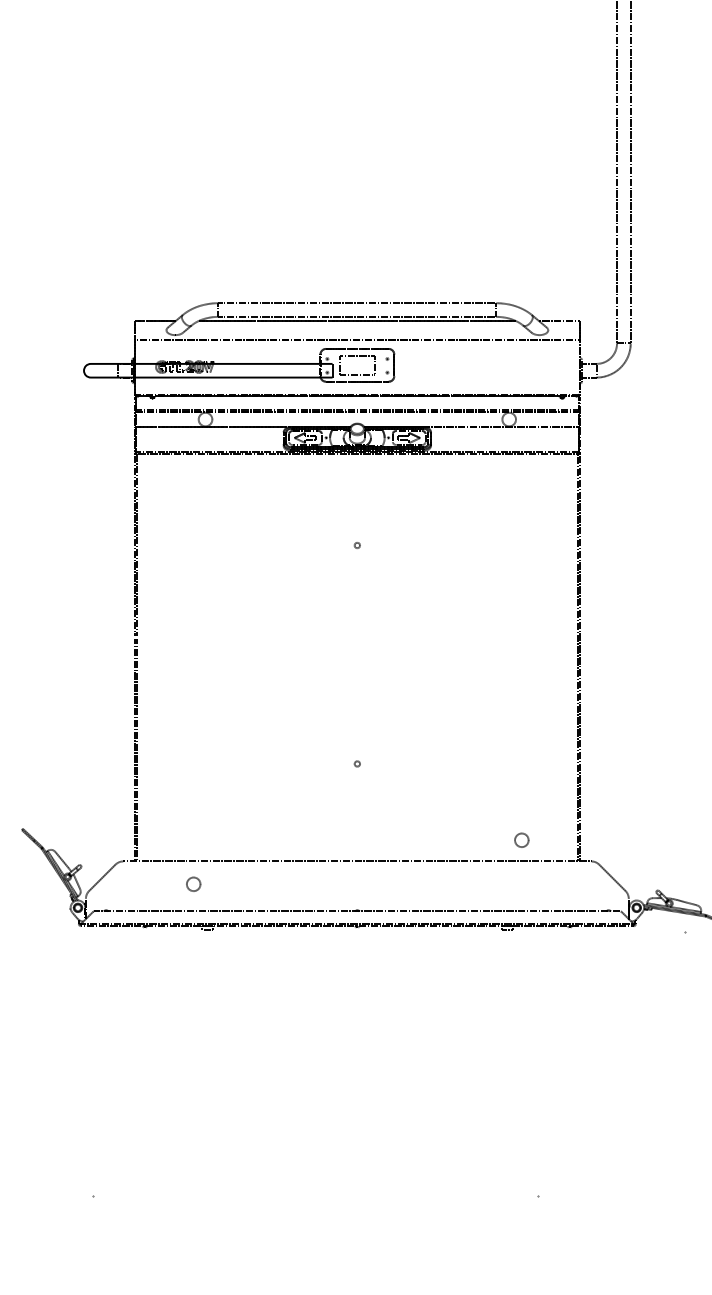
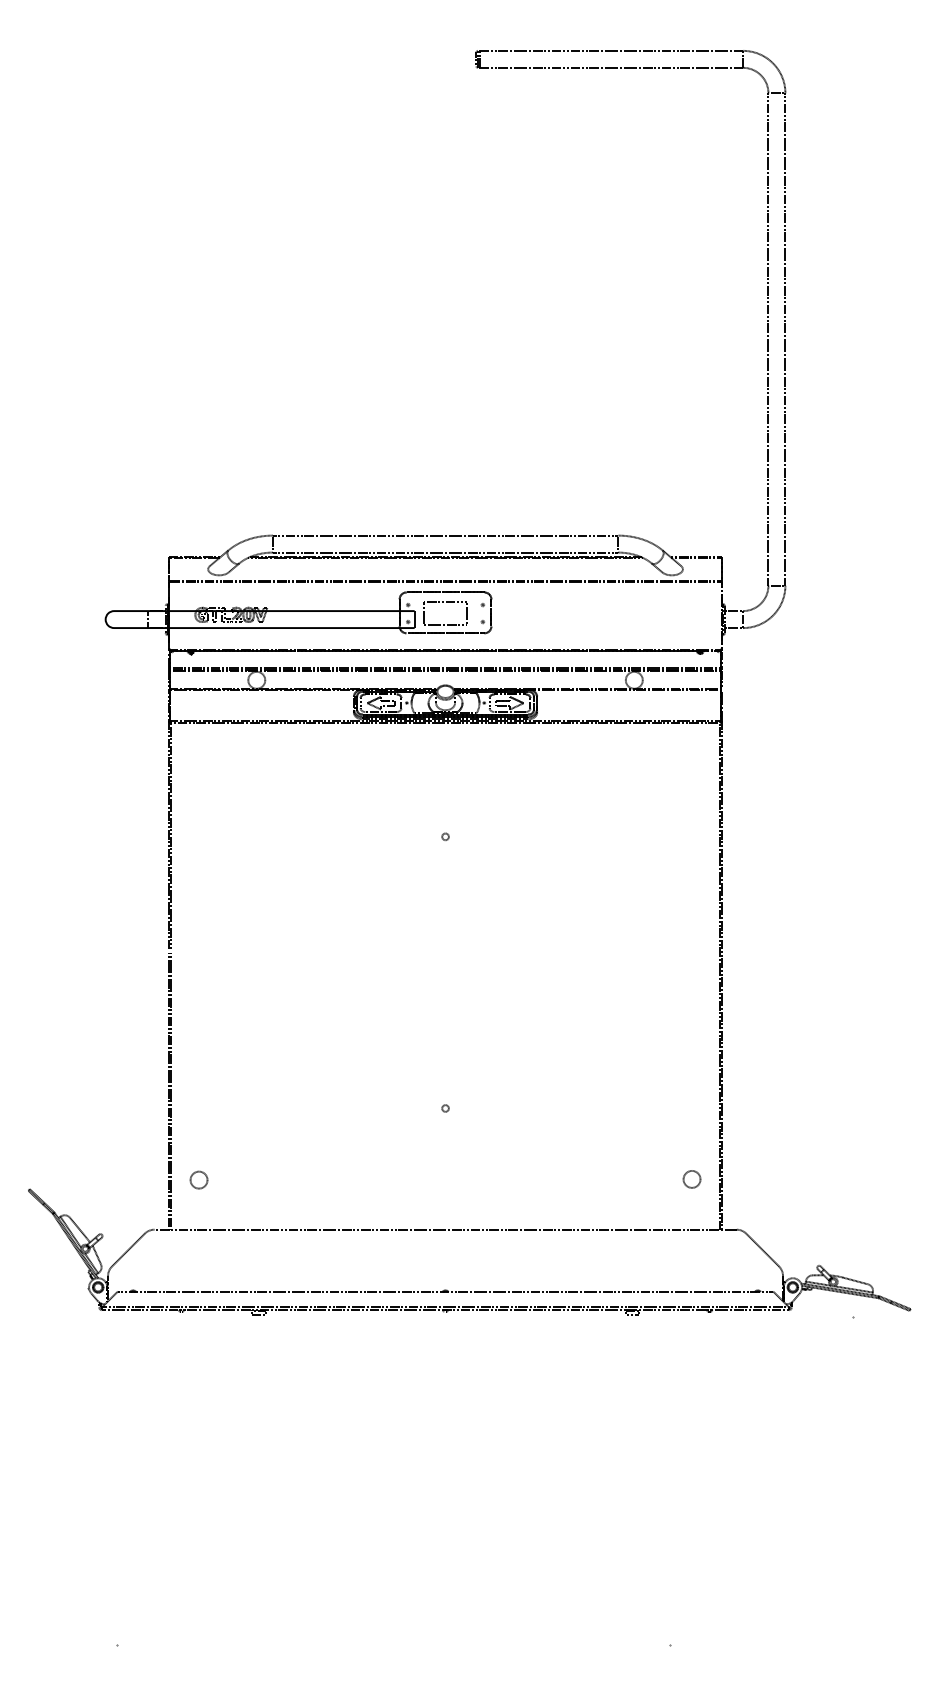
circle: (521, 840) -> (691, 1179), moved
circle: (193, 883) -> (198, 1179), moved

